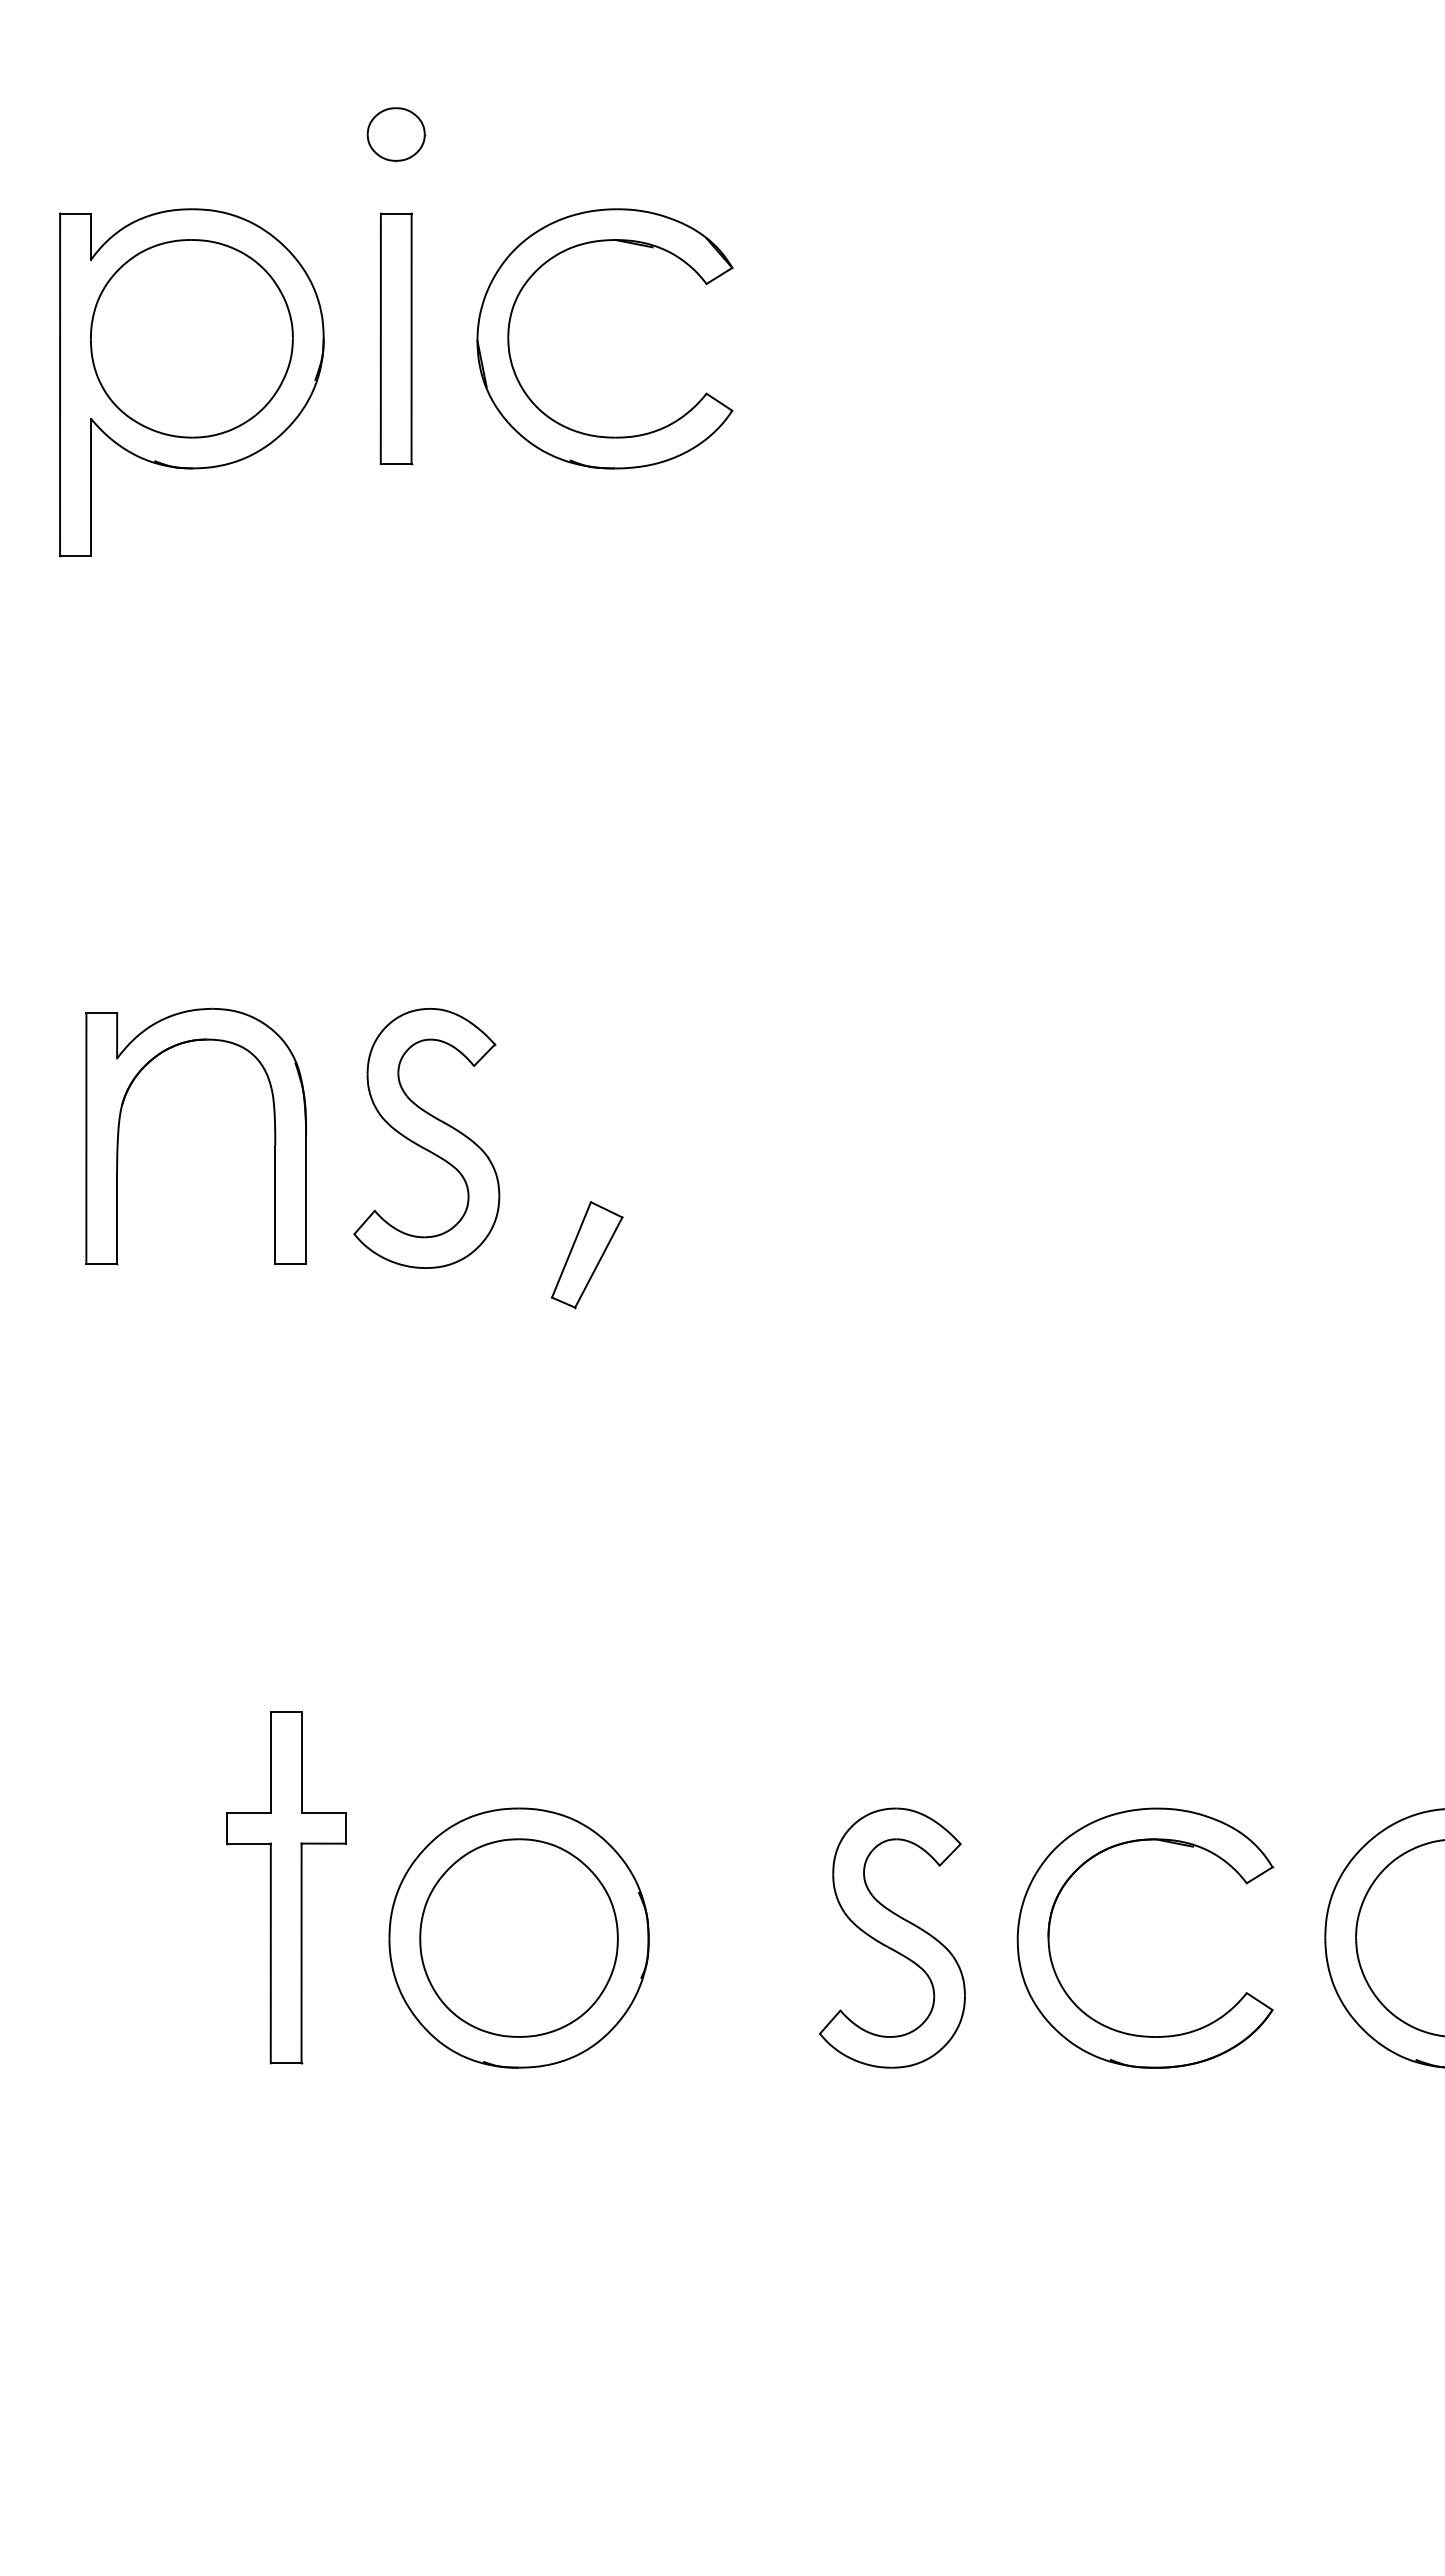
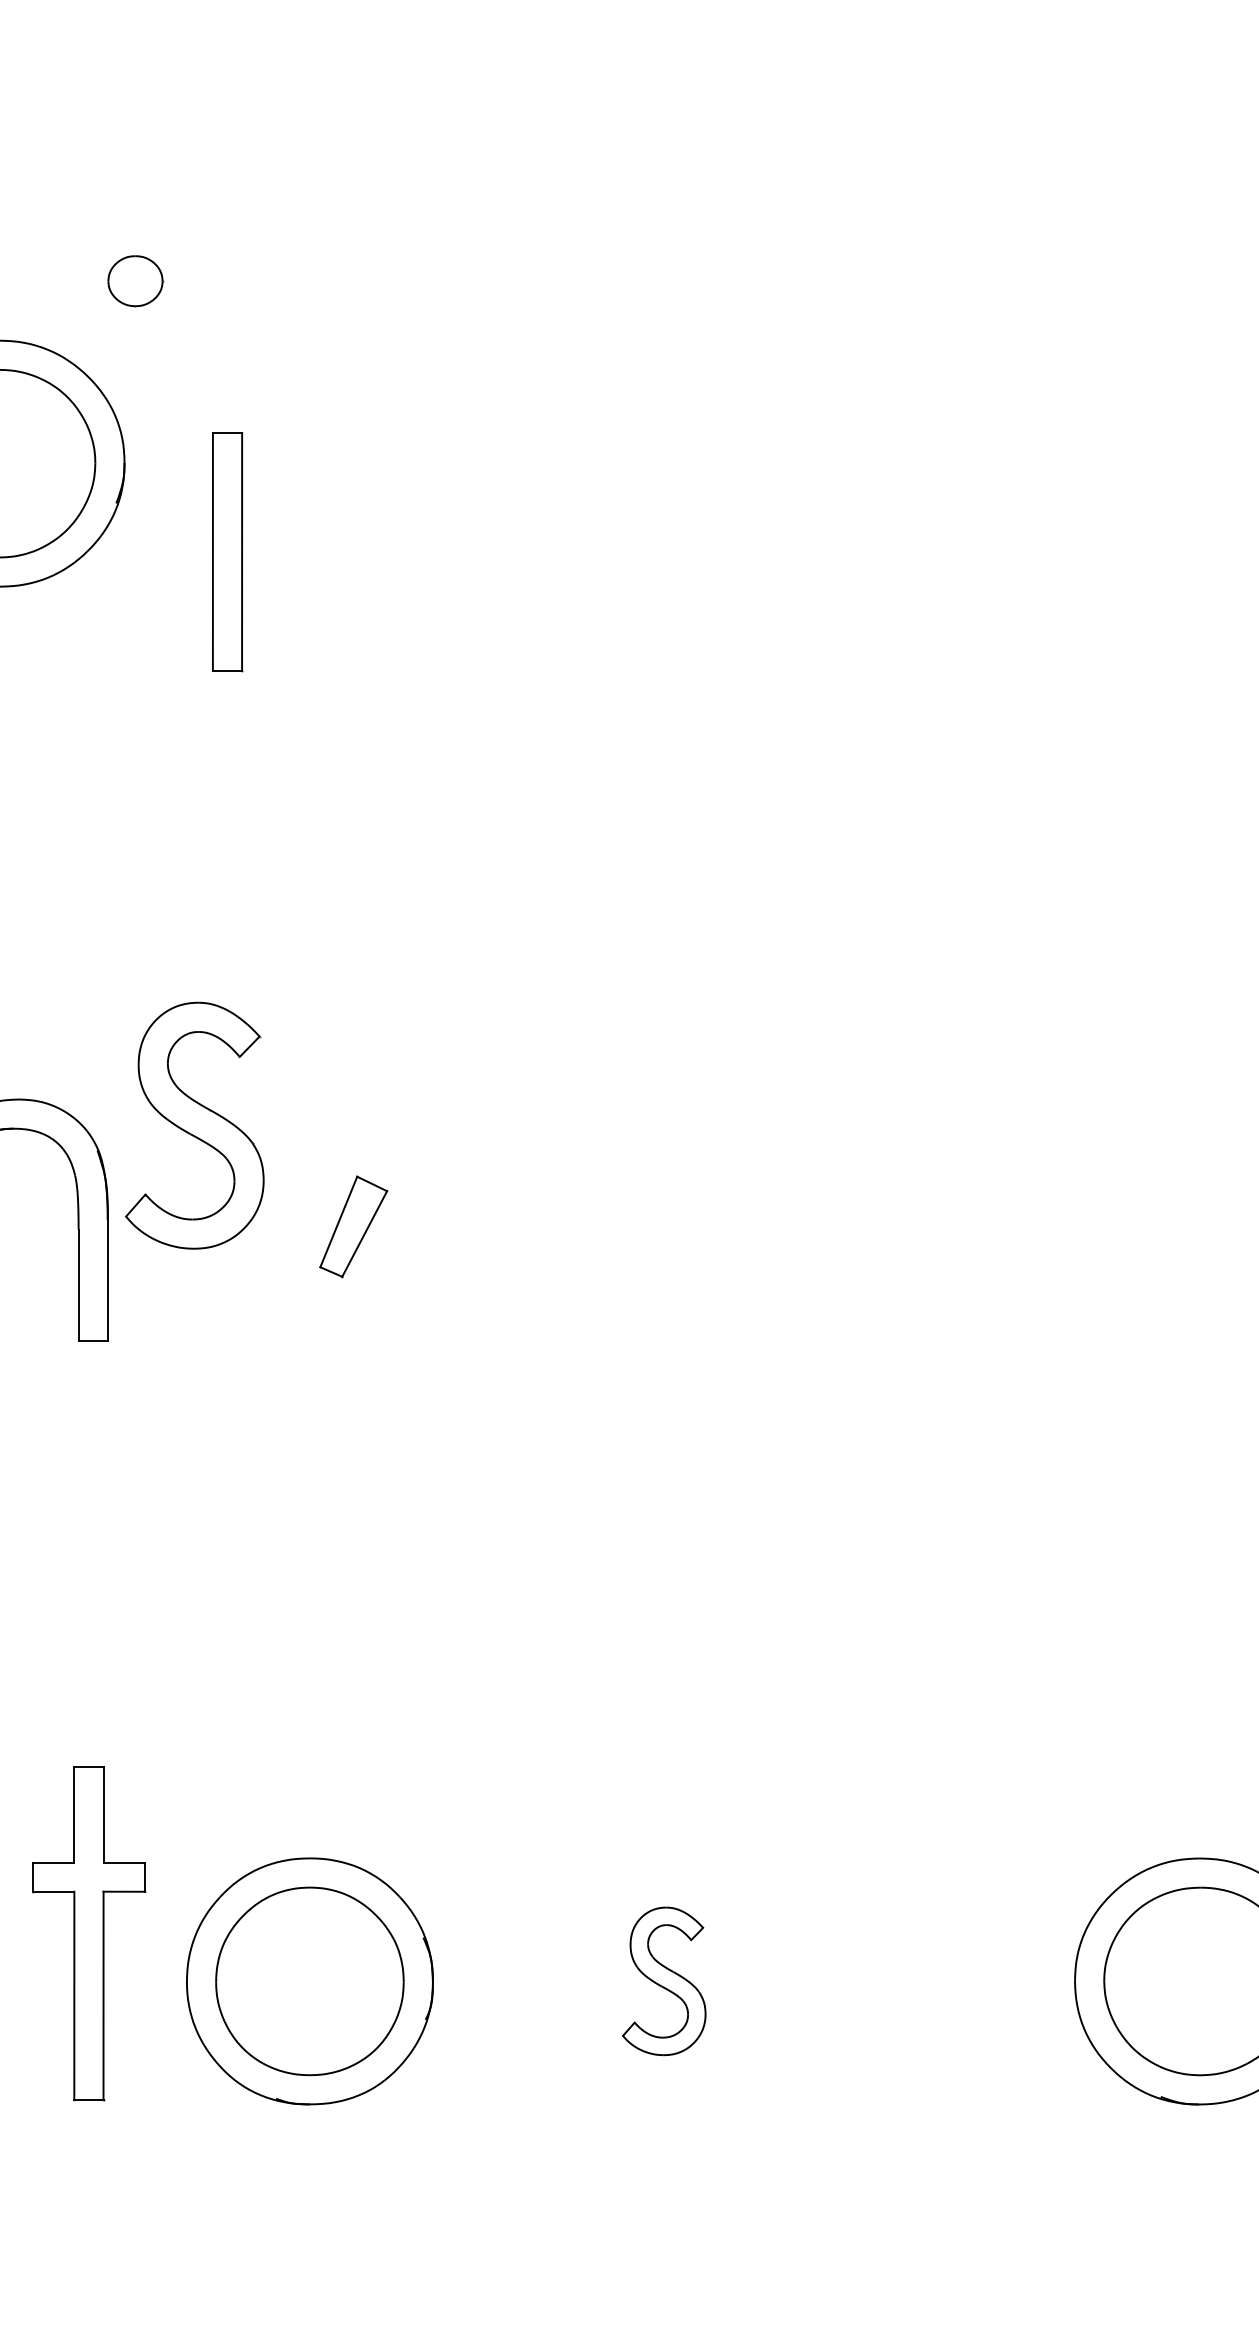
part: (396, 134) -> (135, 281), moved
part: (545, 264) -> (335, 393), removed
part: (396, 338) -> (227, 551), moved
part: (426, 1138) -> (194, 1125), moved
part: (587, 1255) -> (354, 1227), moved
part: (1087, 1862) -> (849, 1909), removed
part: (892, 1937) -> (664, 1980), size x0.6

